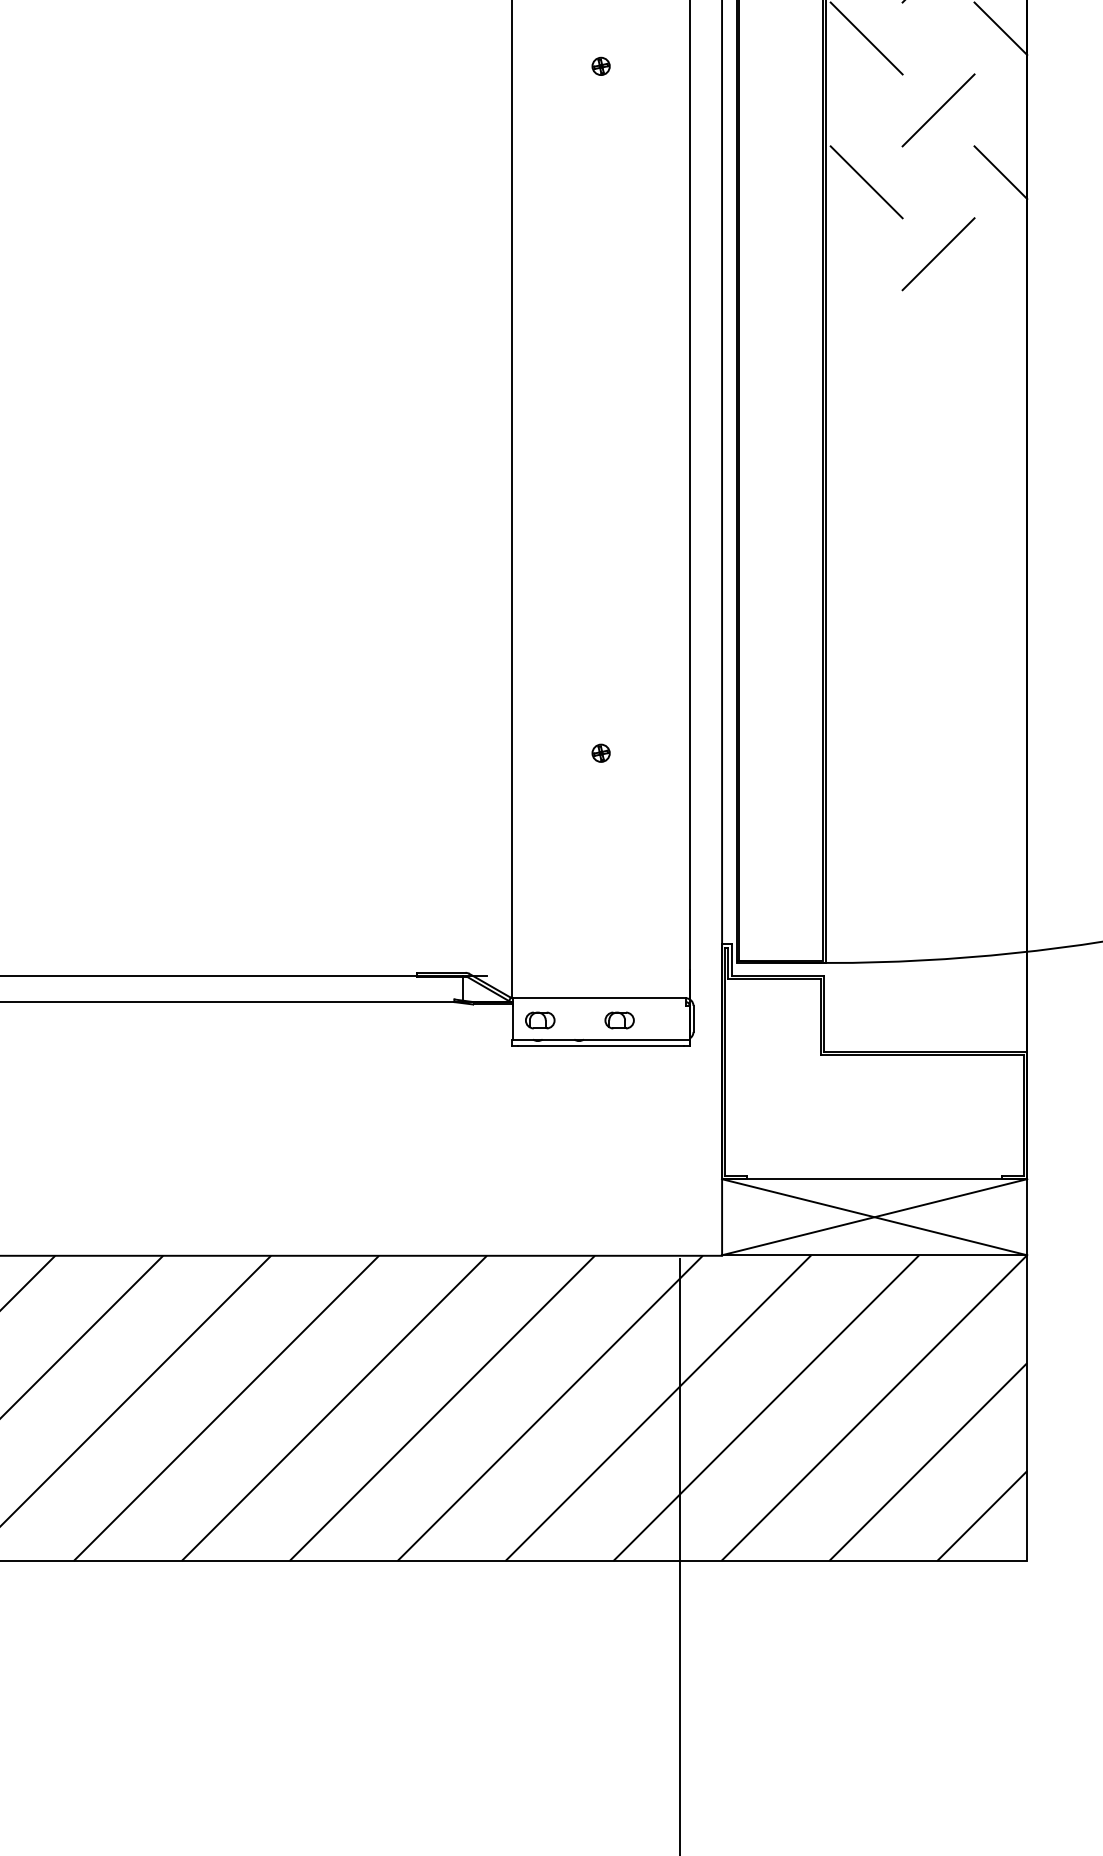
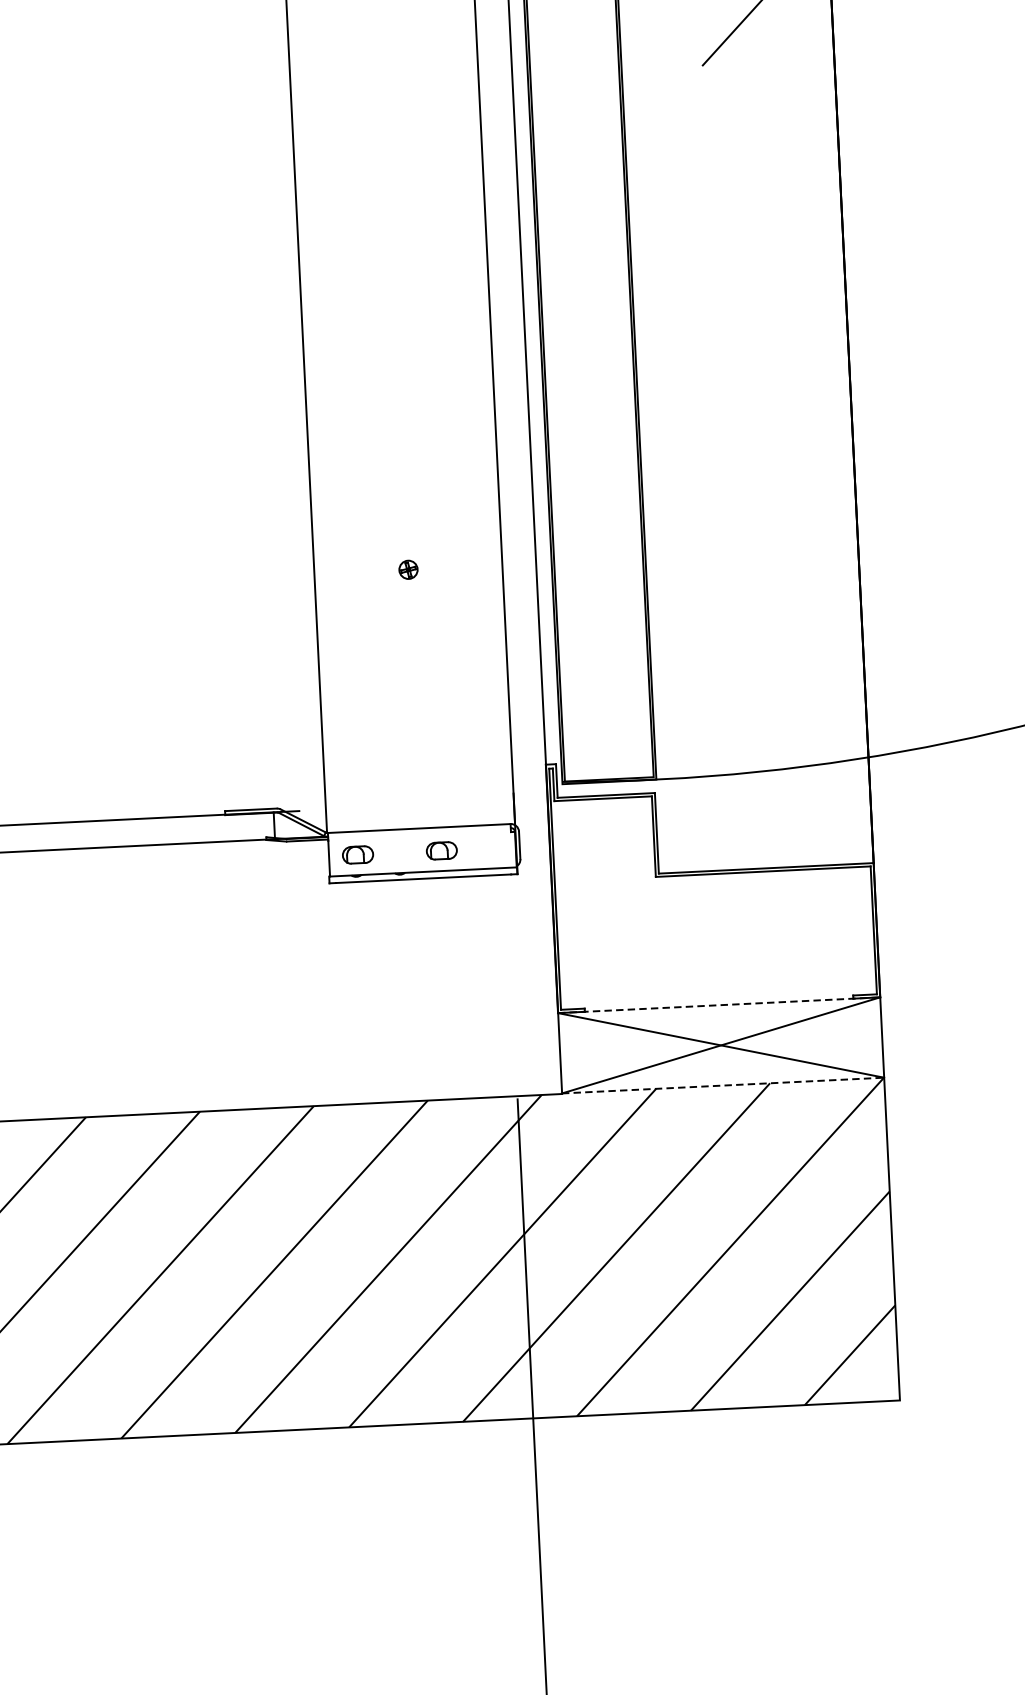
line: (874, 1179) -> (719, 1005), solid -> dashed
line: (874, 1255) -> (722, 1085), solid -> dashed

